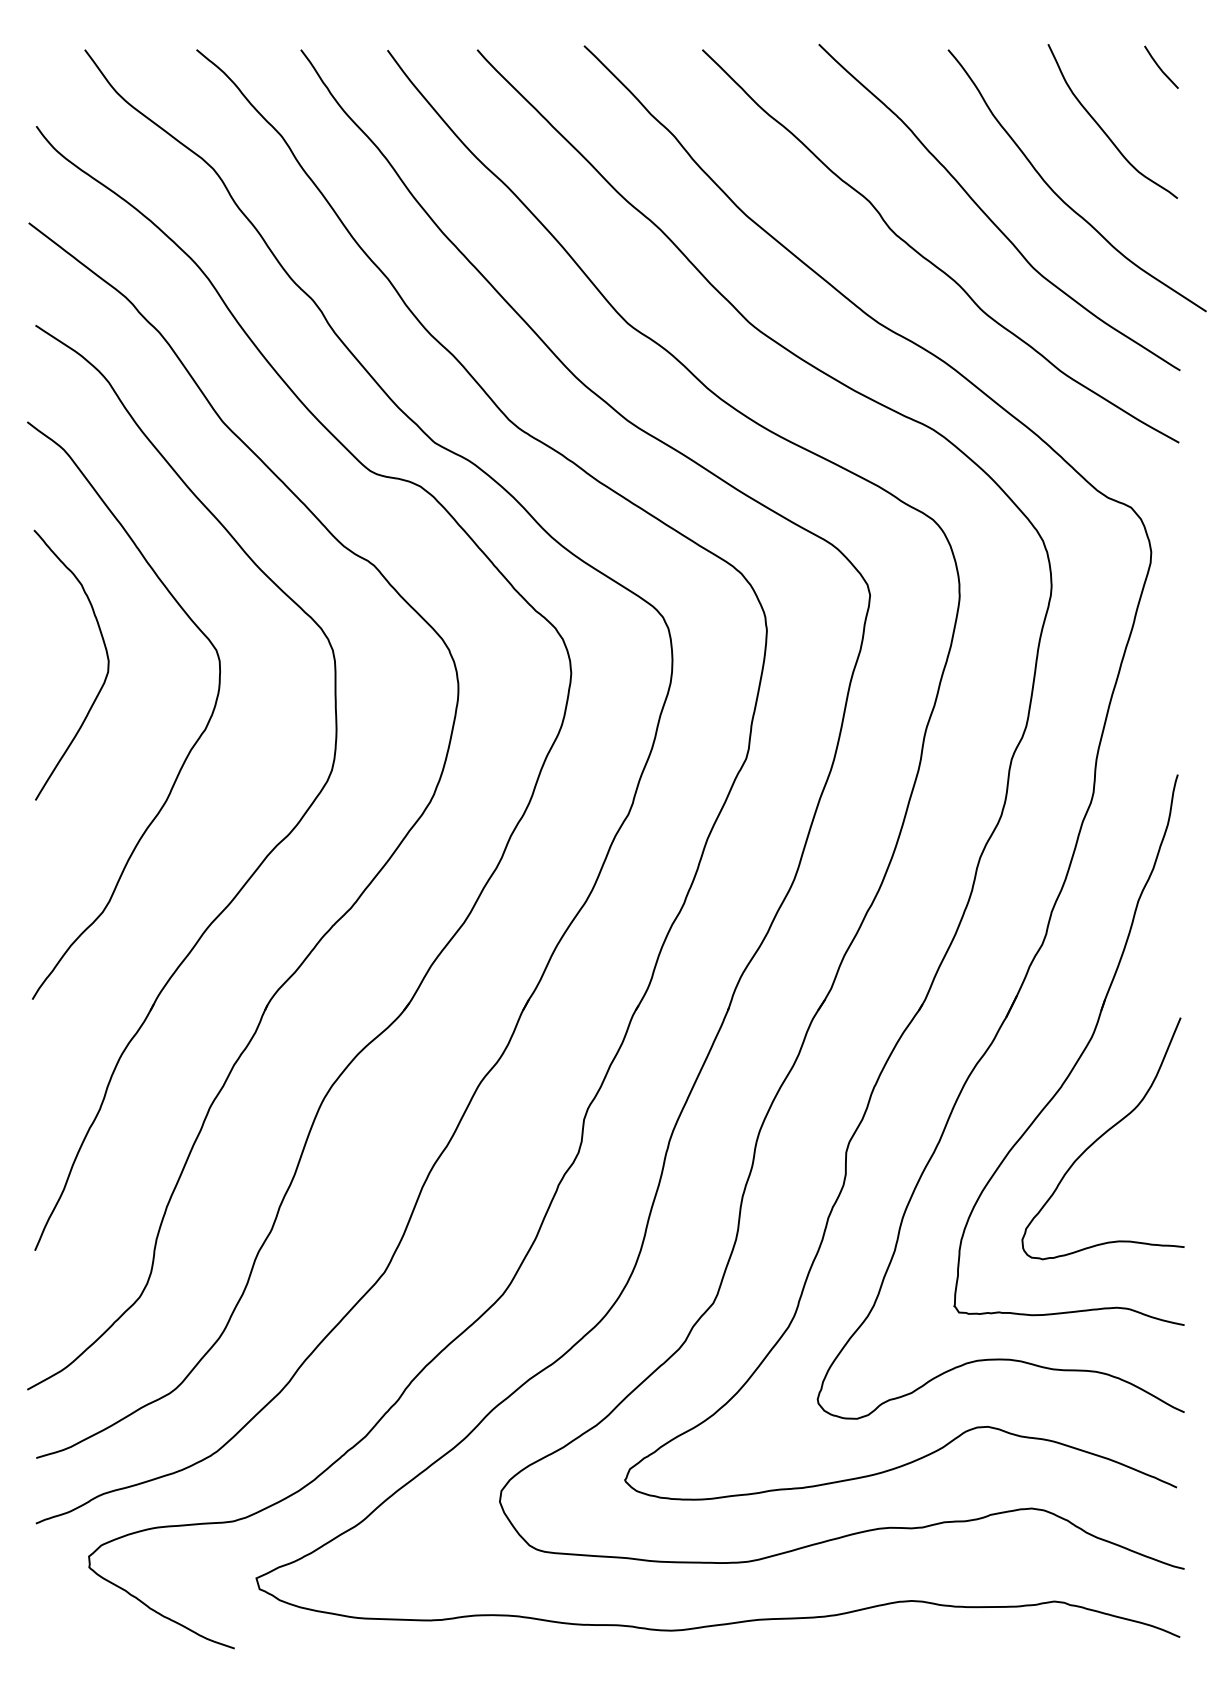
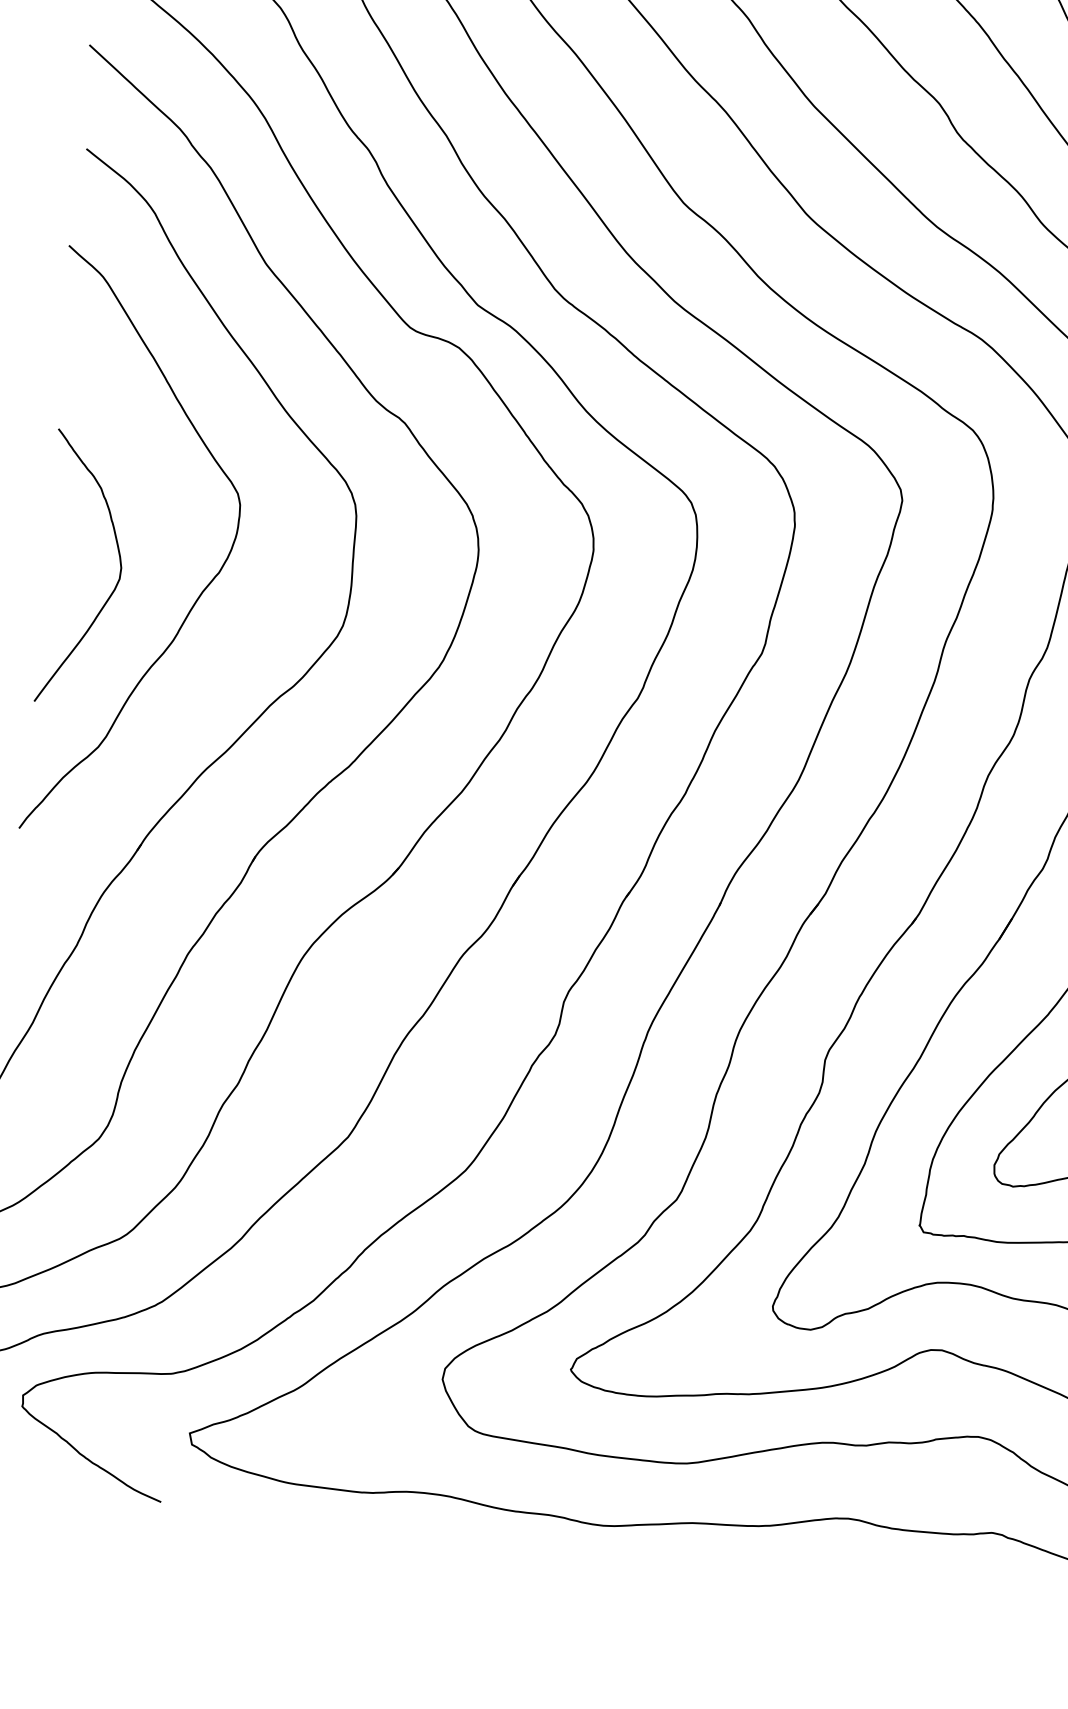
curve: (104, 678) -> (115, 585), moved

